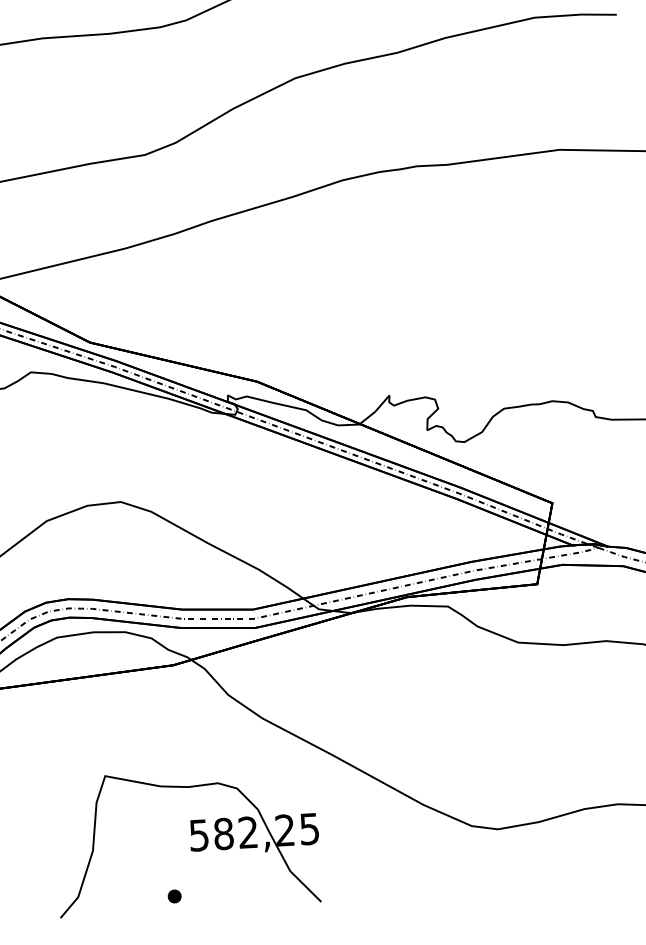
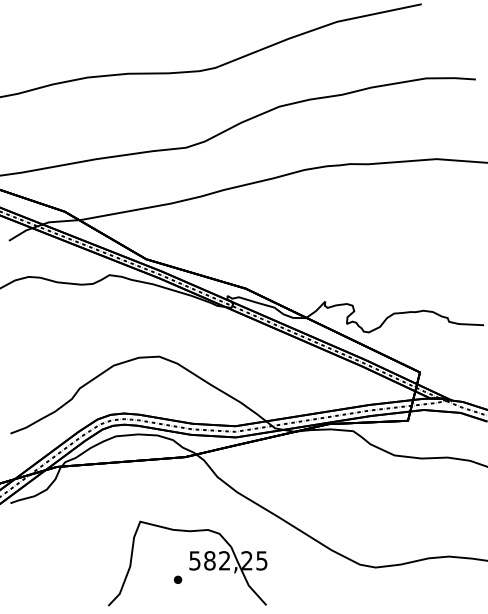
part: (175, 895) -> (178, 579), moved

